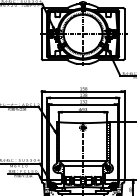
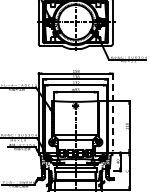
line: (124, 134) -> (112, 112), solid -> dashed

